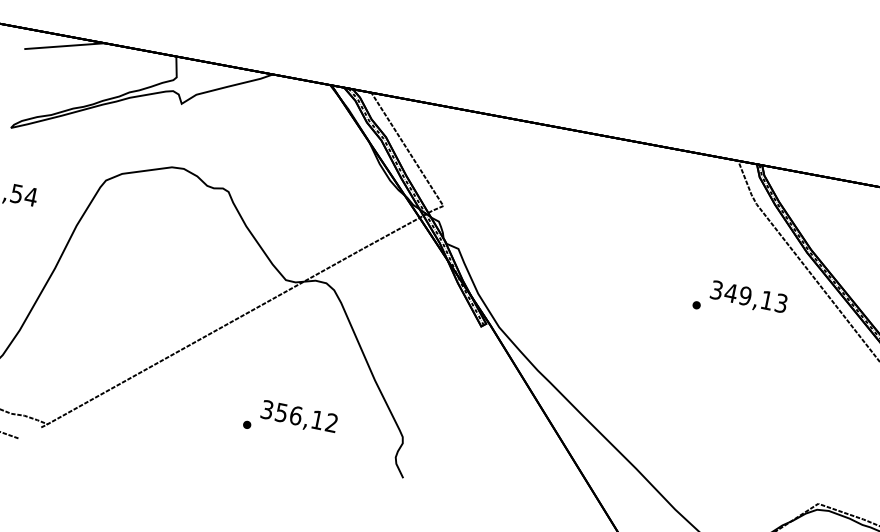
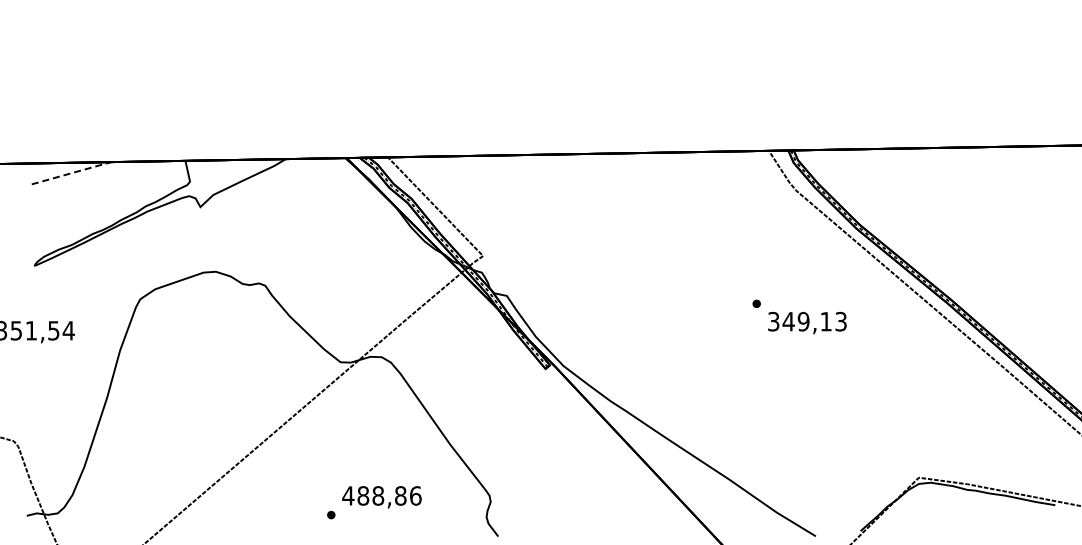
line: (65, 45) -> (72, 172), solid -> dashed
text: (748, 297) -> (807, 322), moved
text: (299, 415) -> (381, 495), 356,12 -> 488,86

